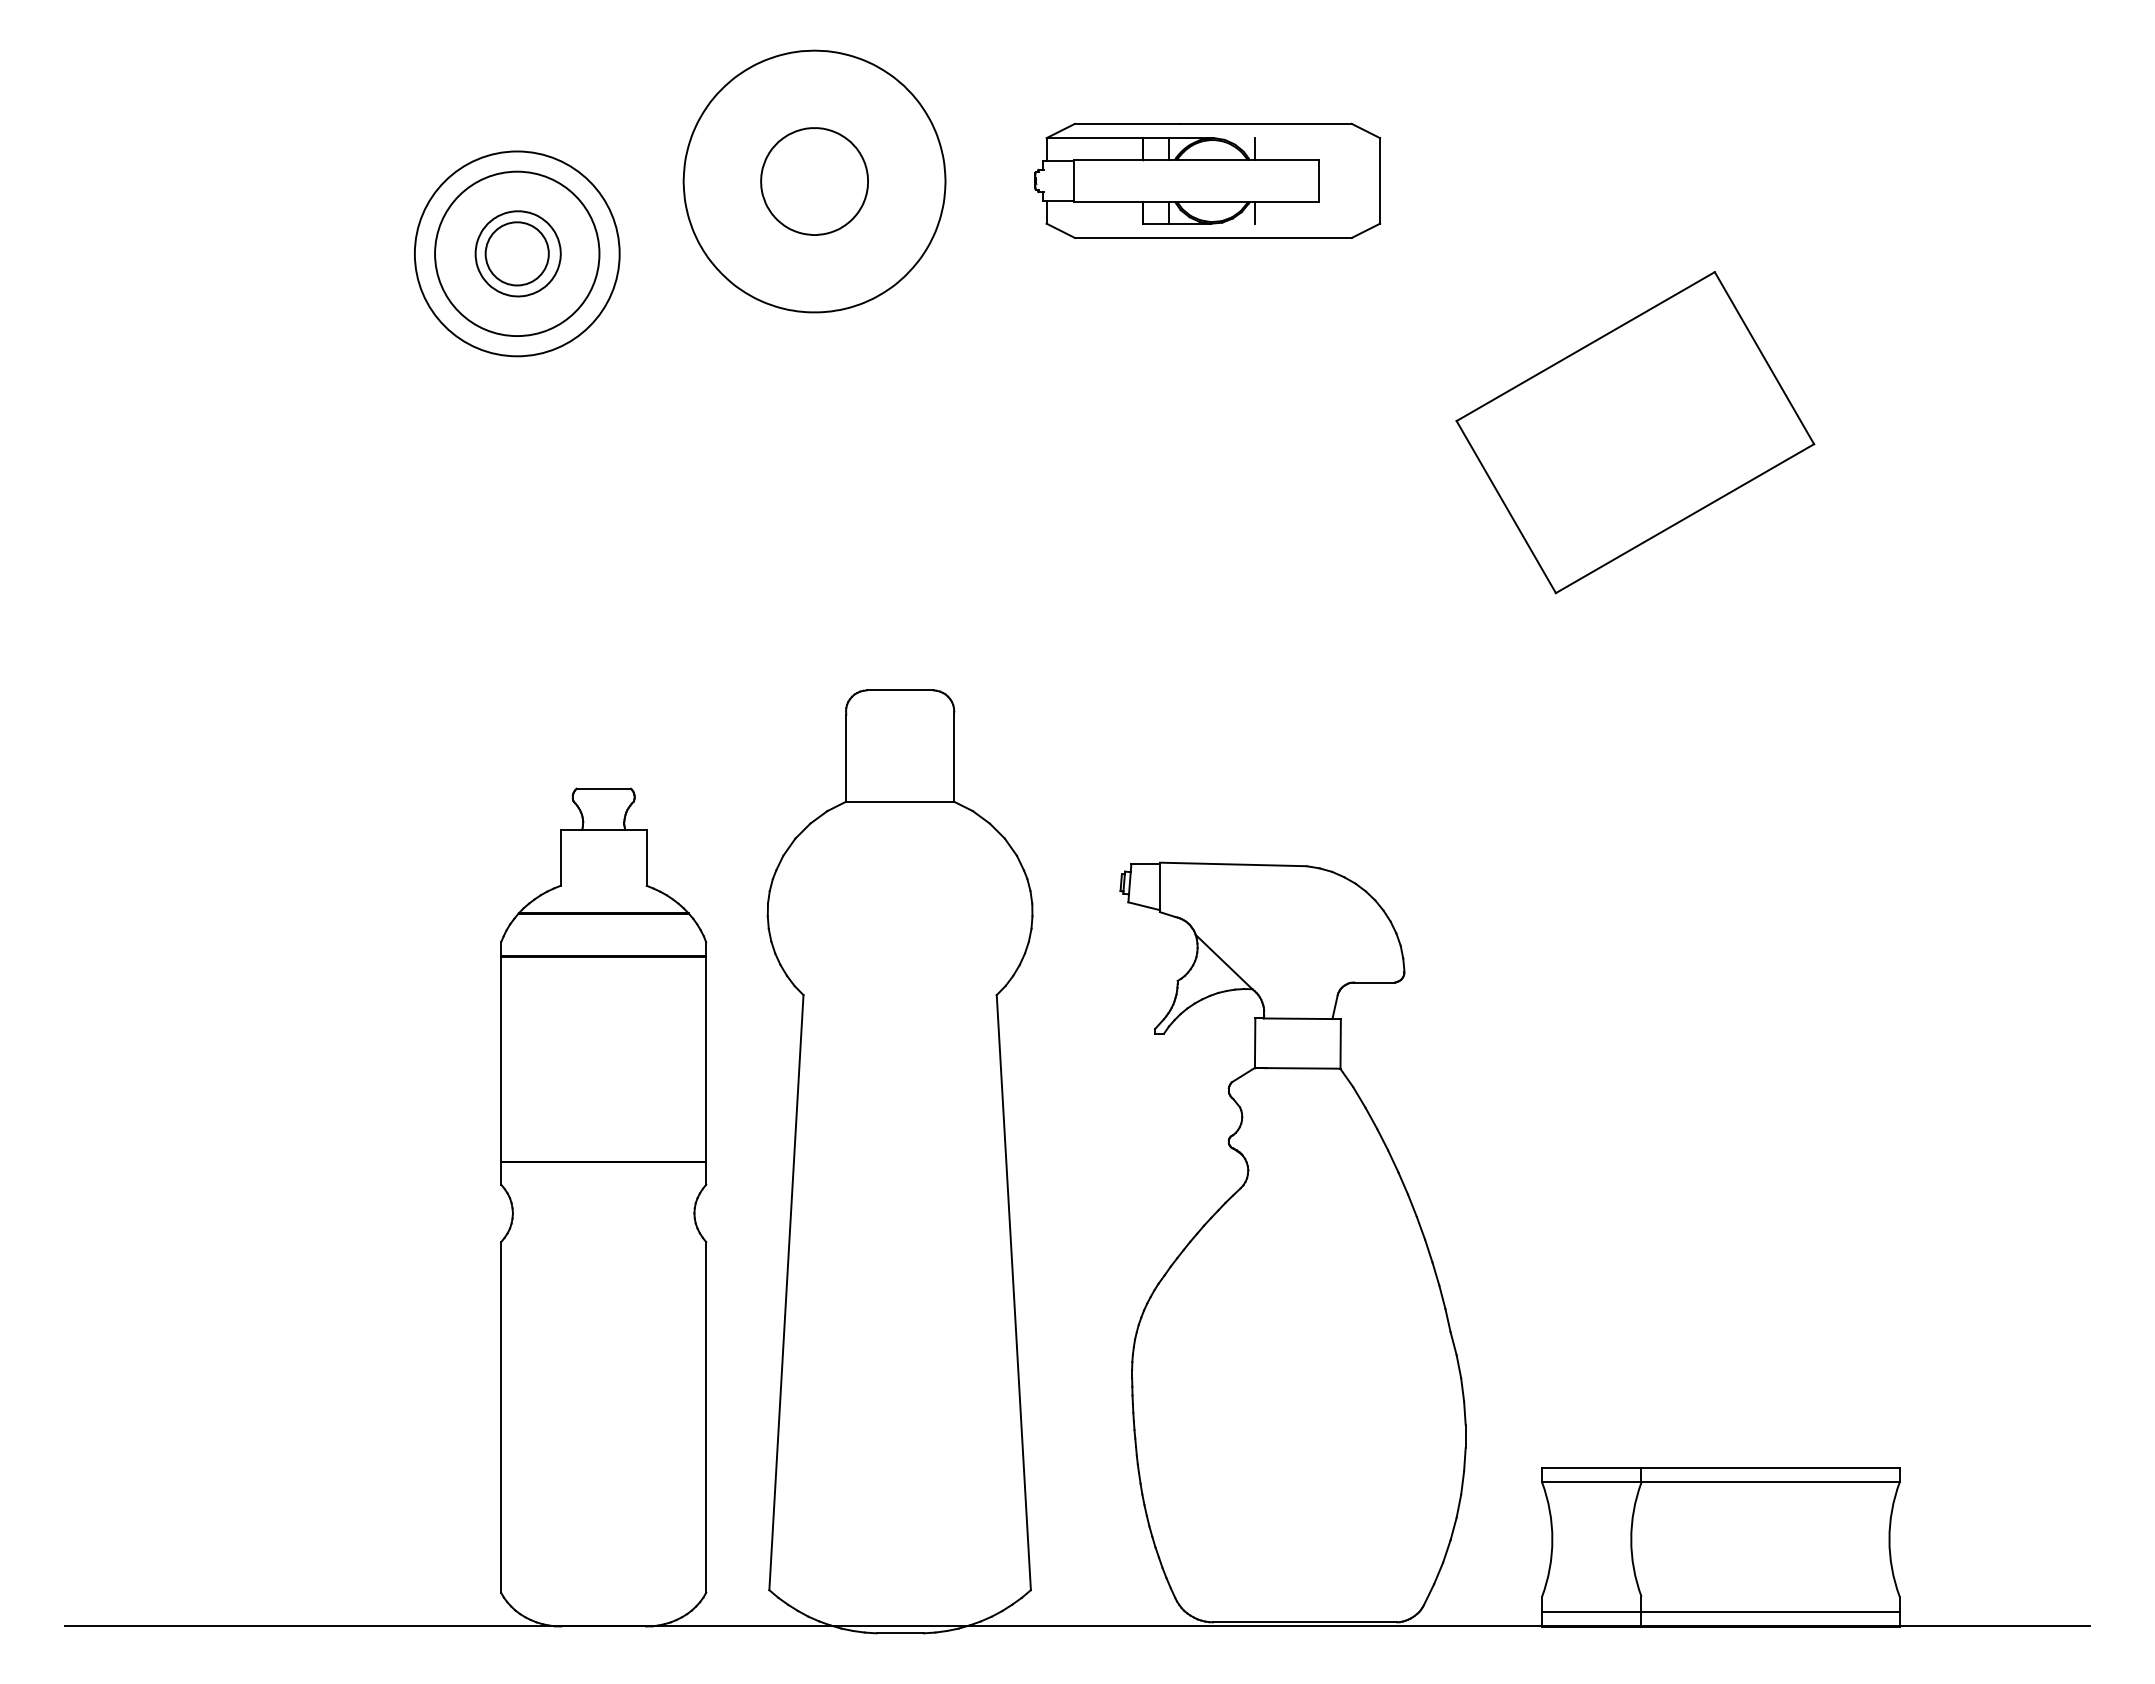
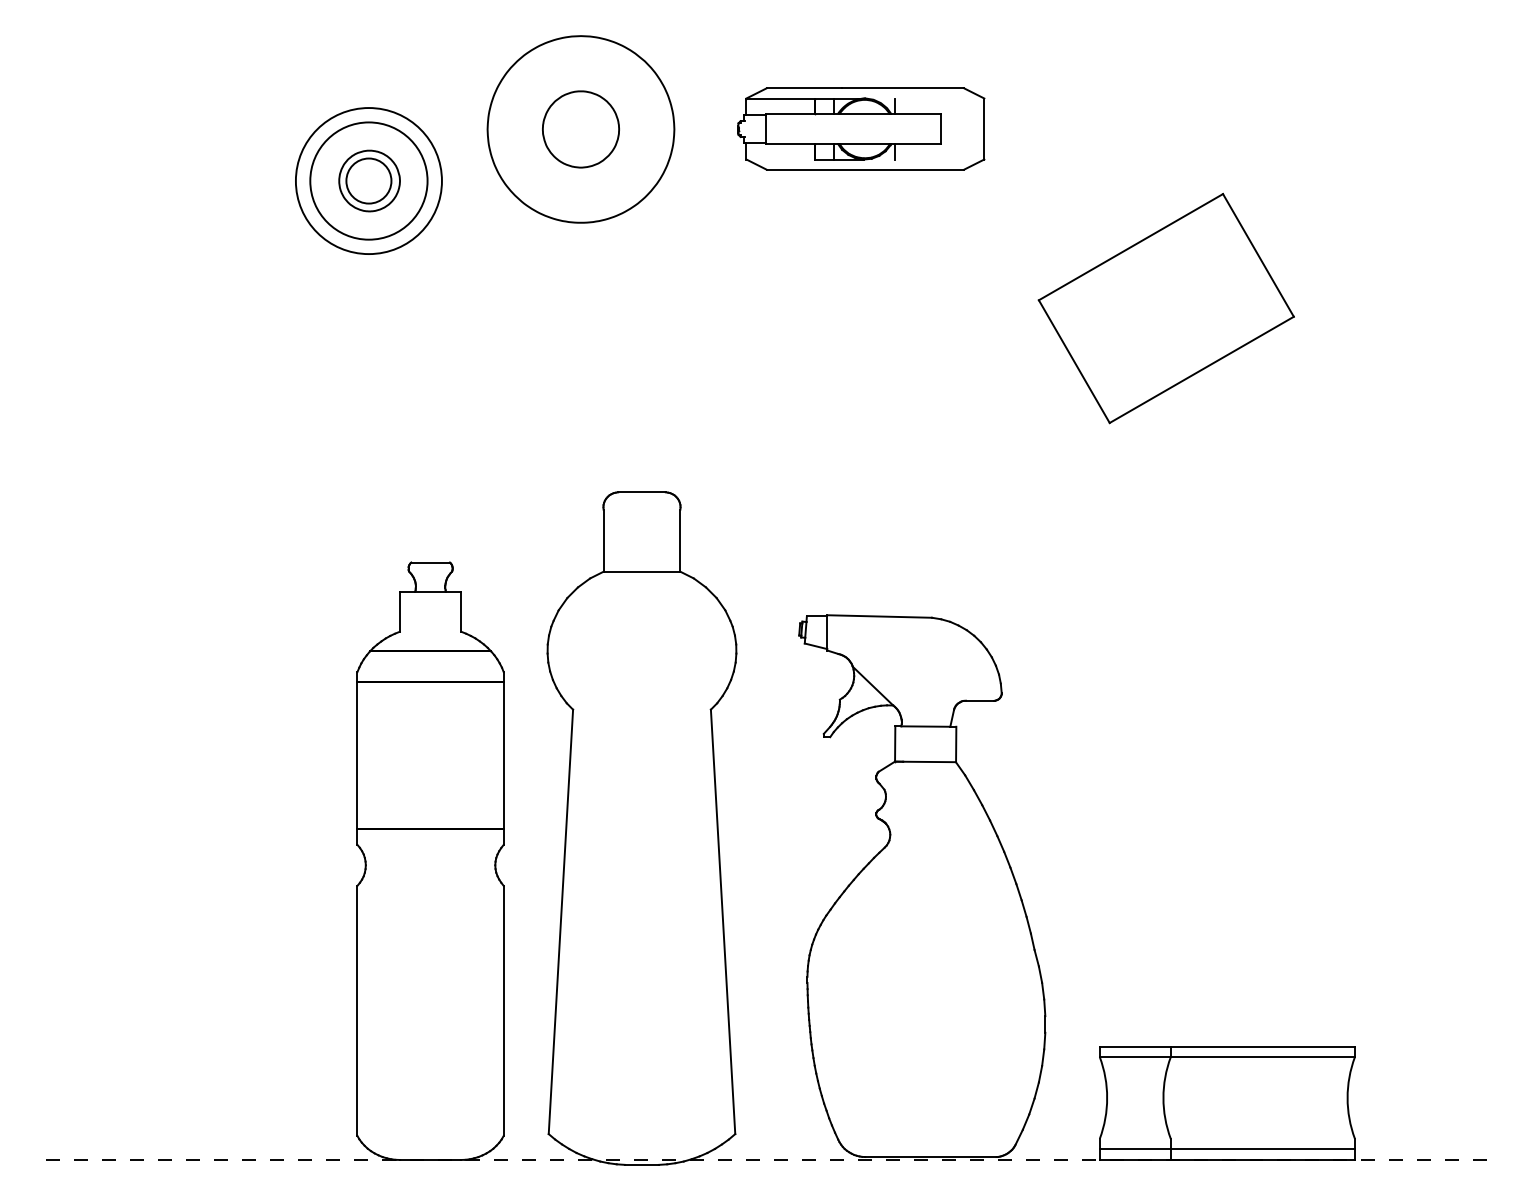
line: (1077, 1626) -> (768, 1160), solid -> dashed

